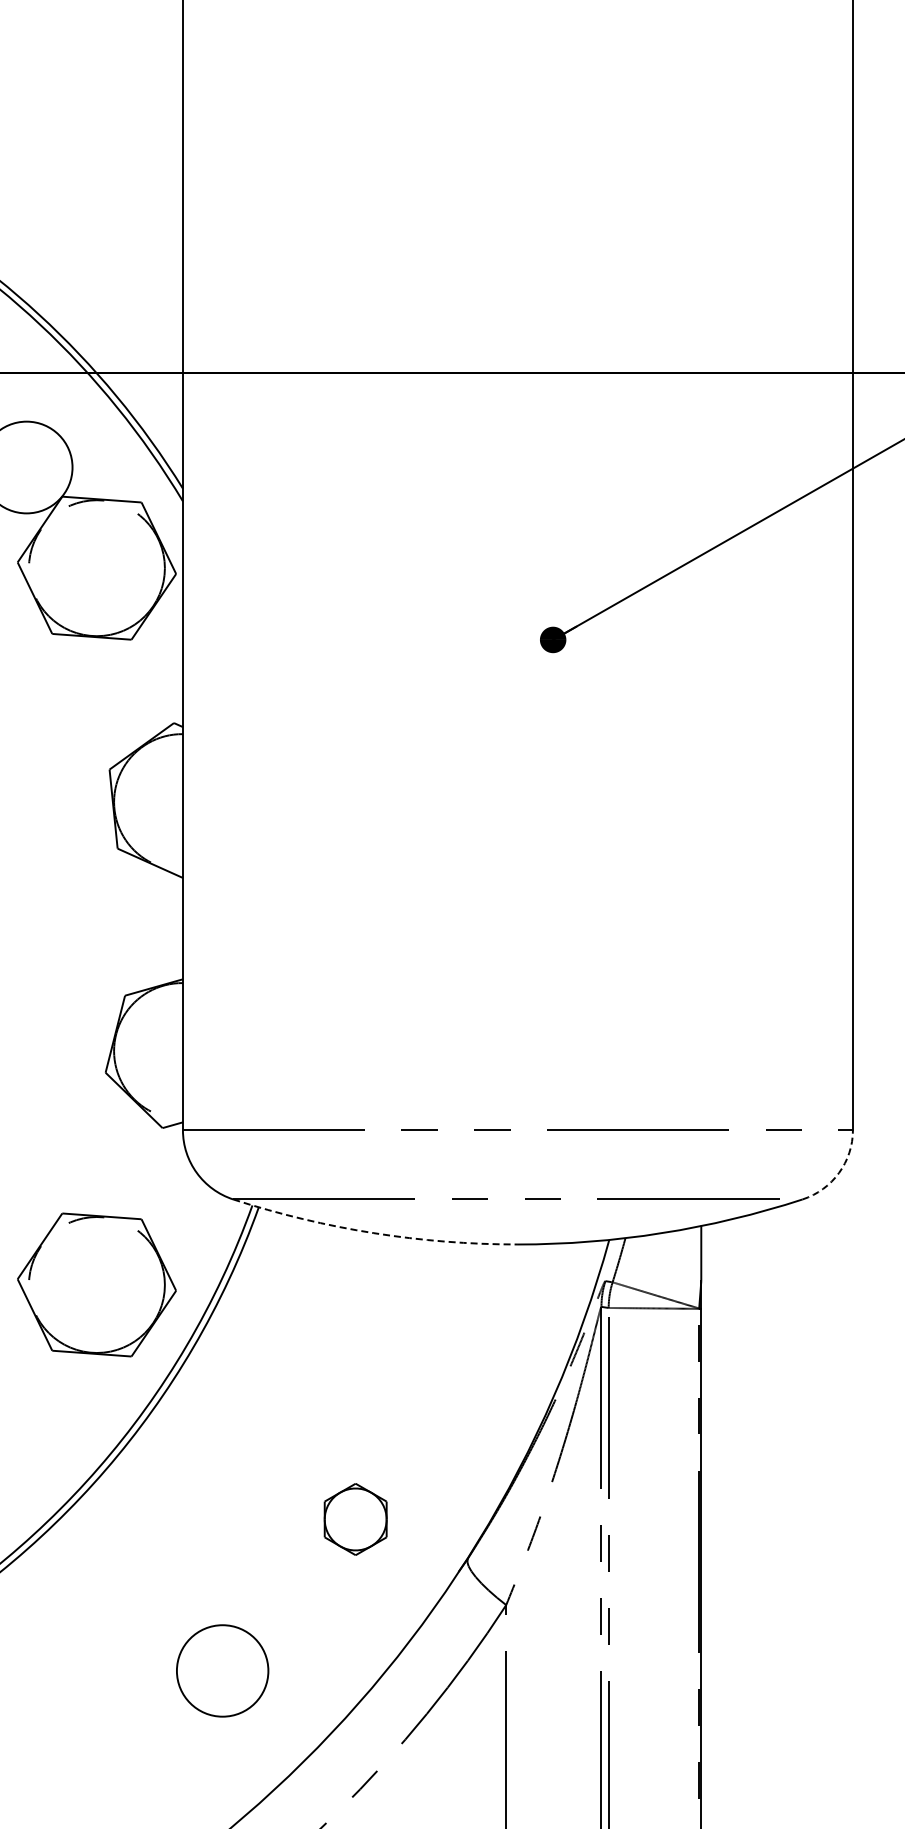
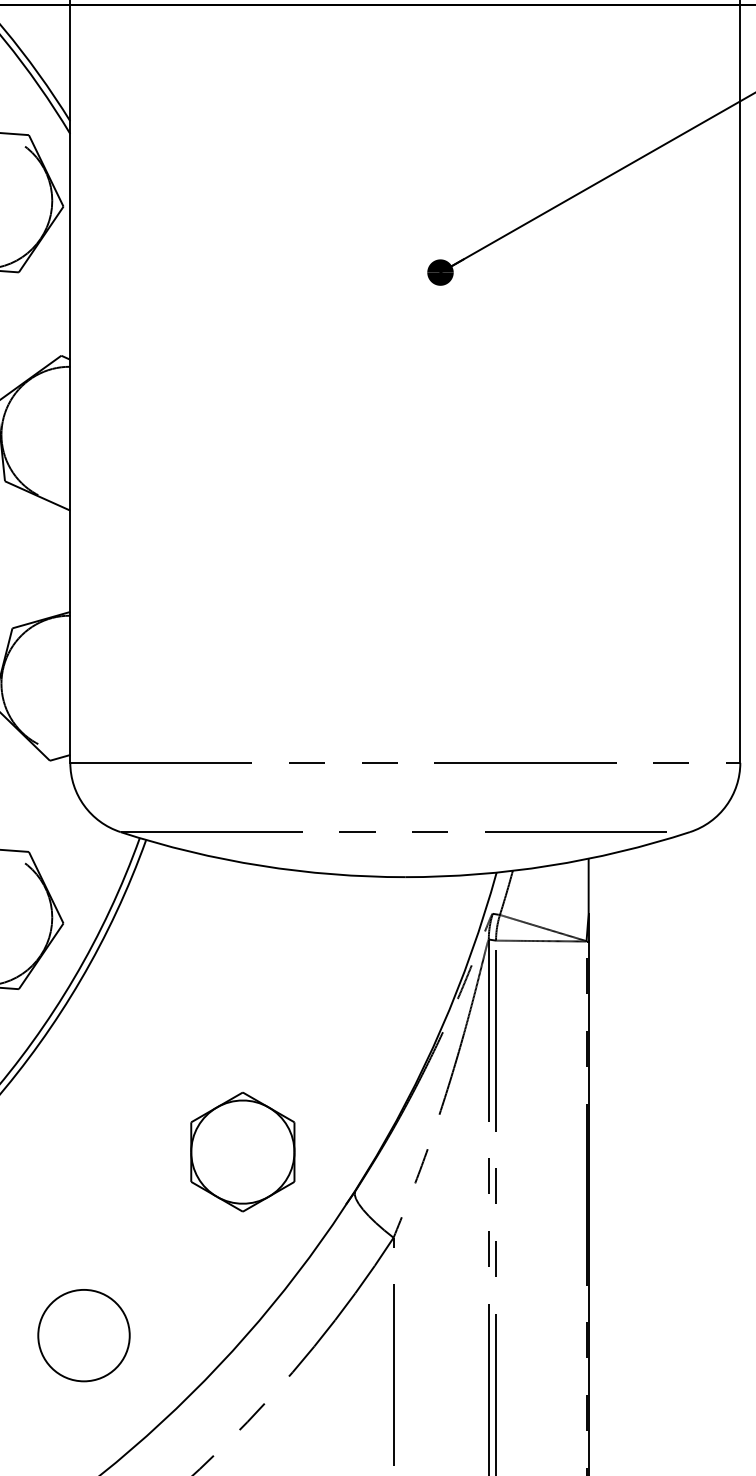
arc: (839, 1172) -> (726, 805), dashed -> solid
arc: (373, 1233) -> (260, 866), dashed -> solid
part: (355, 1519) -> (242, 1152), size x1.67
circle: (222, 1670) -> (83, 1335), moved

